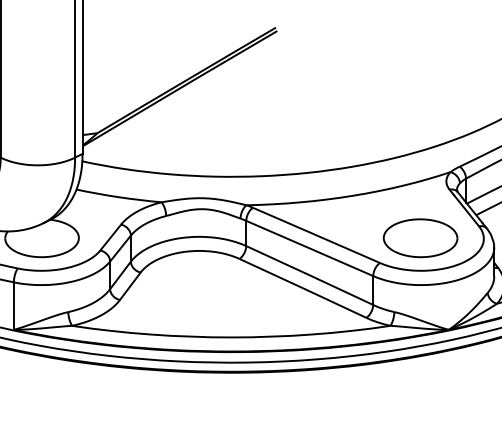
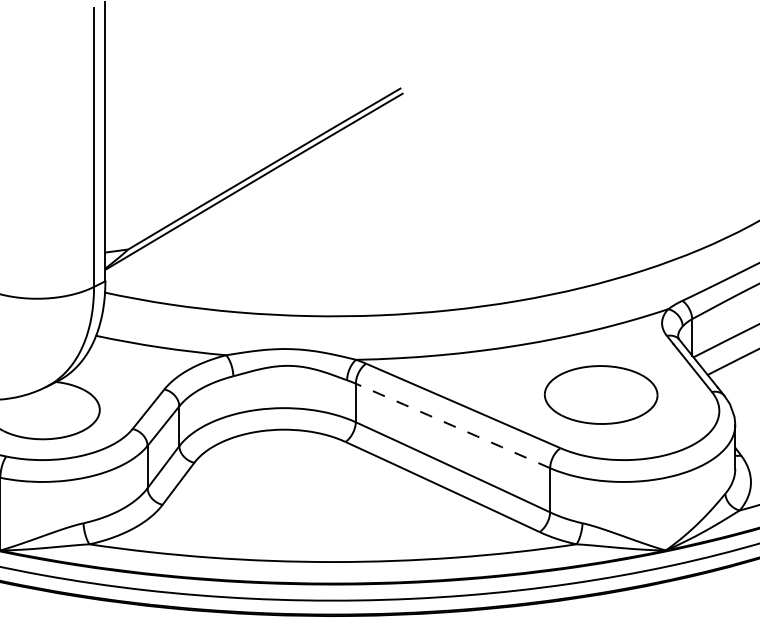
part: (420, 238) -> (601, 395), moved
arc: (309, 248) -> (452, 425), solid -> dashed

